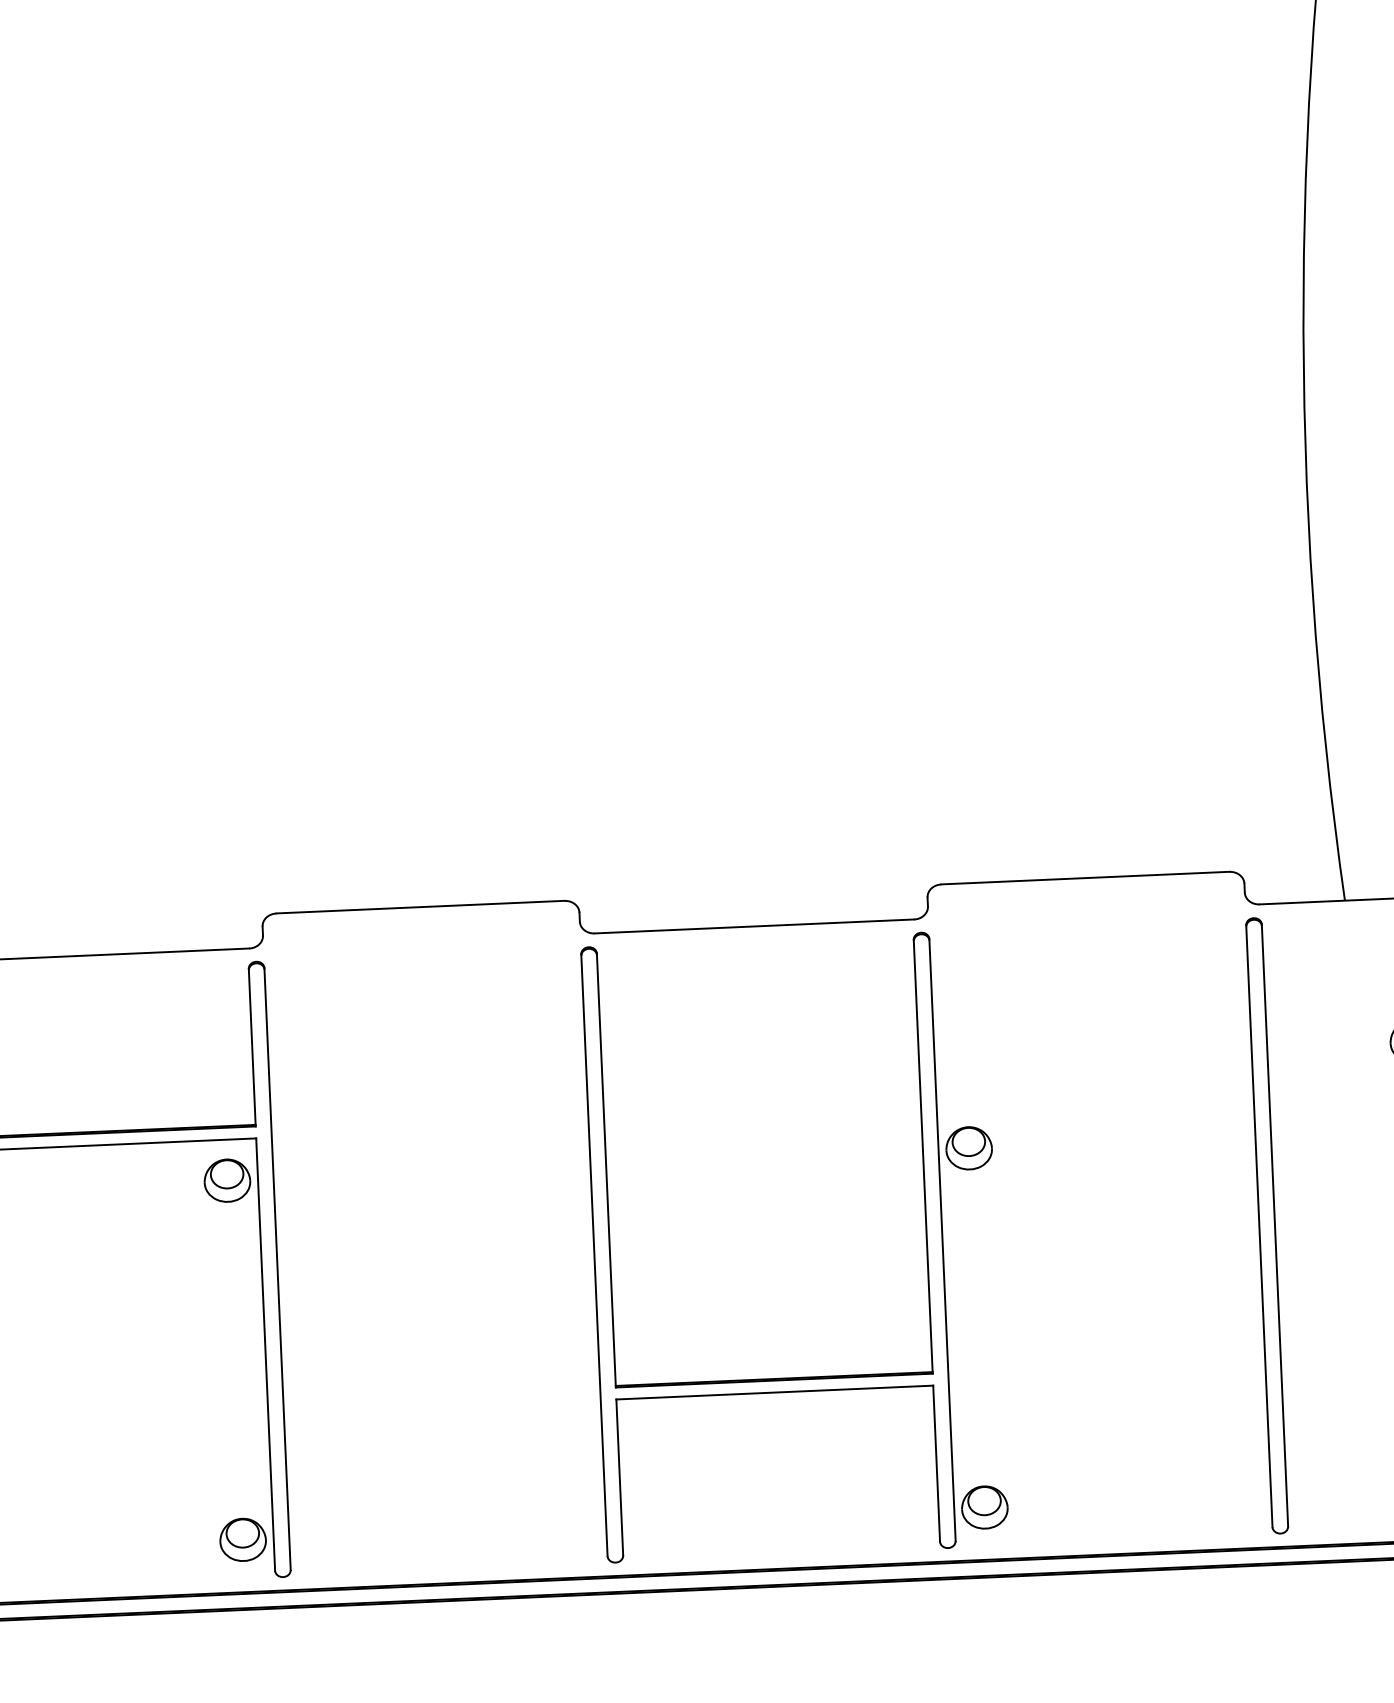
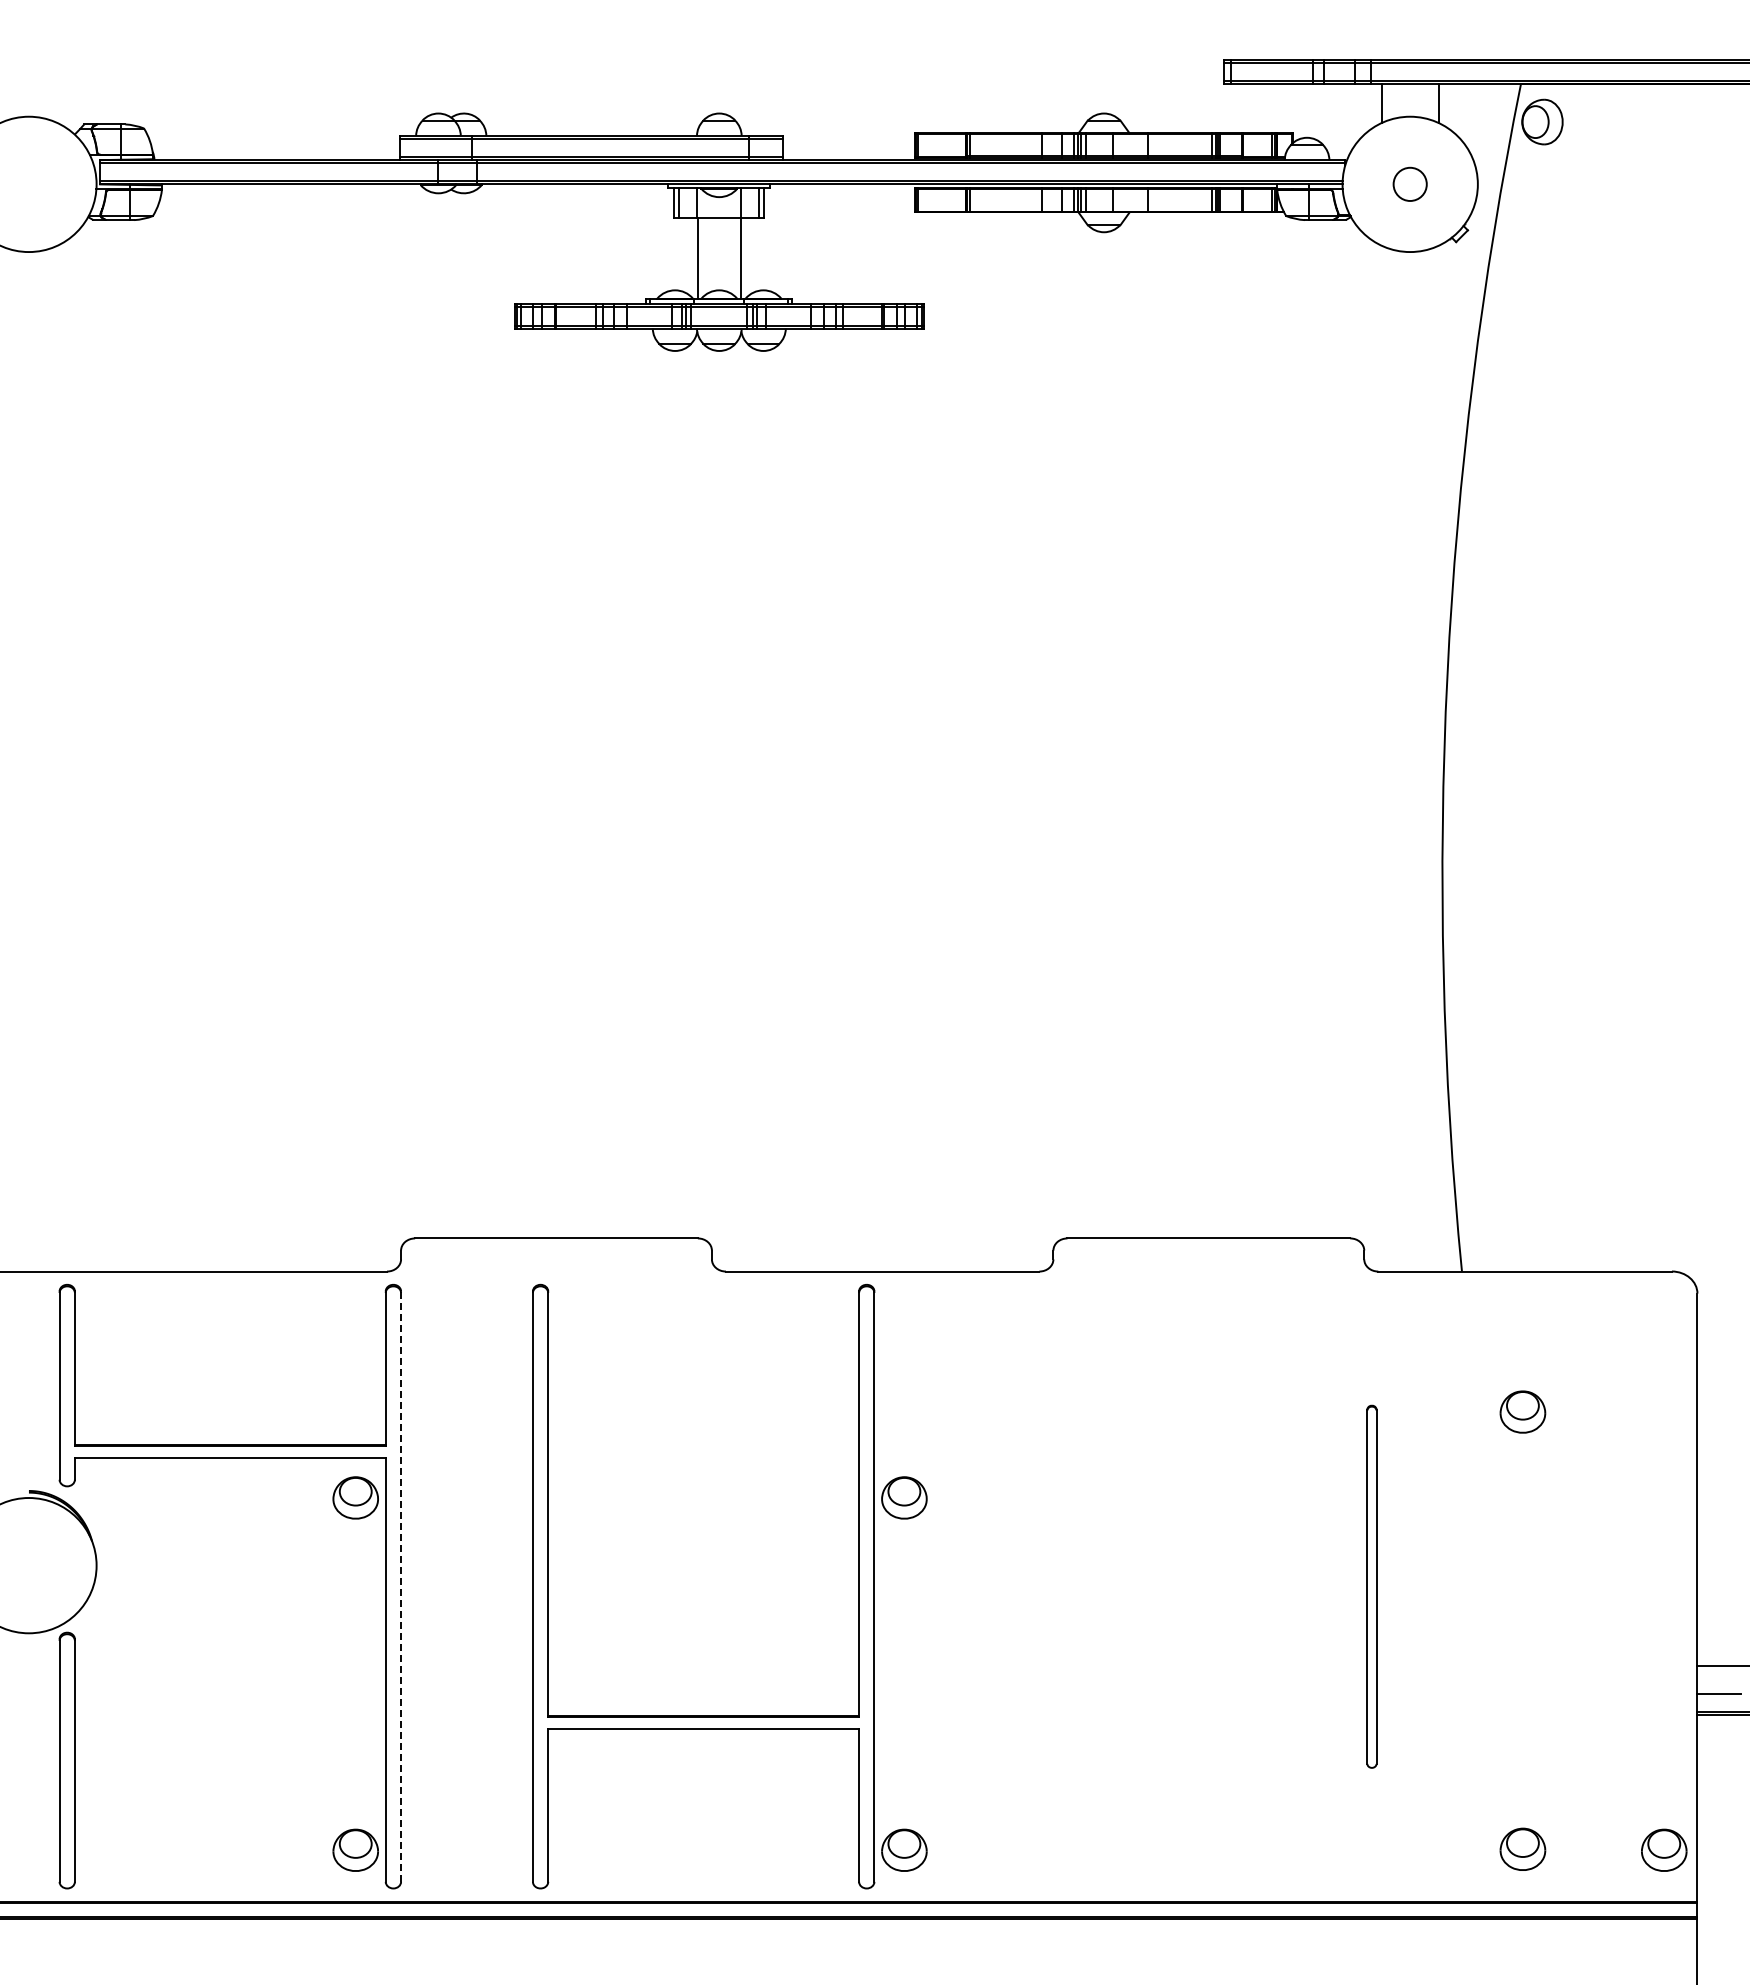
part: (1266, 1225) -> (1371, 1586), size x0.6
part: (926, 1240) -> (858, 1586), moved
line: (277, 1268) -> (401, 1586), solid -> dashed

